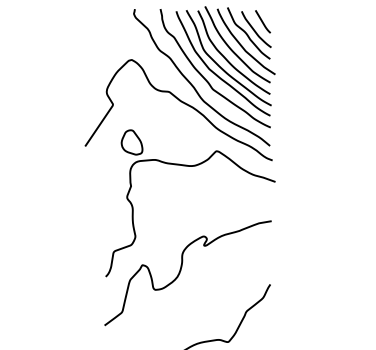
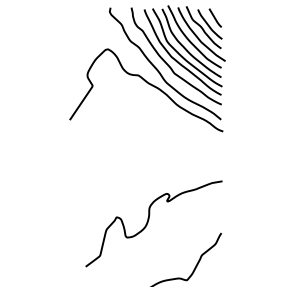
part: (190, 166) -> (156, 136), removed

